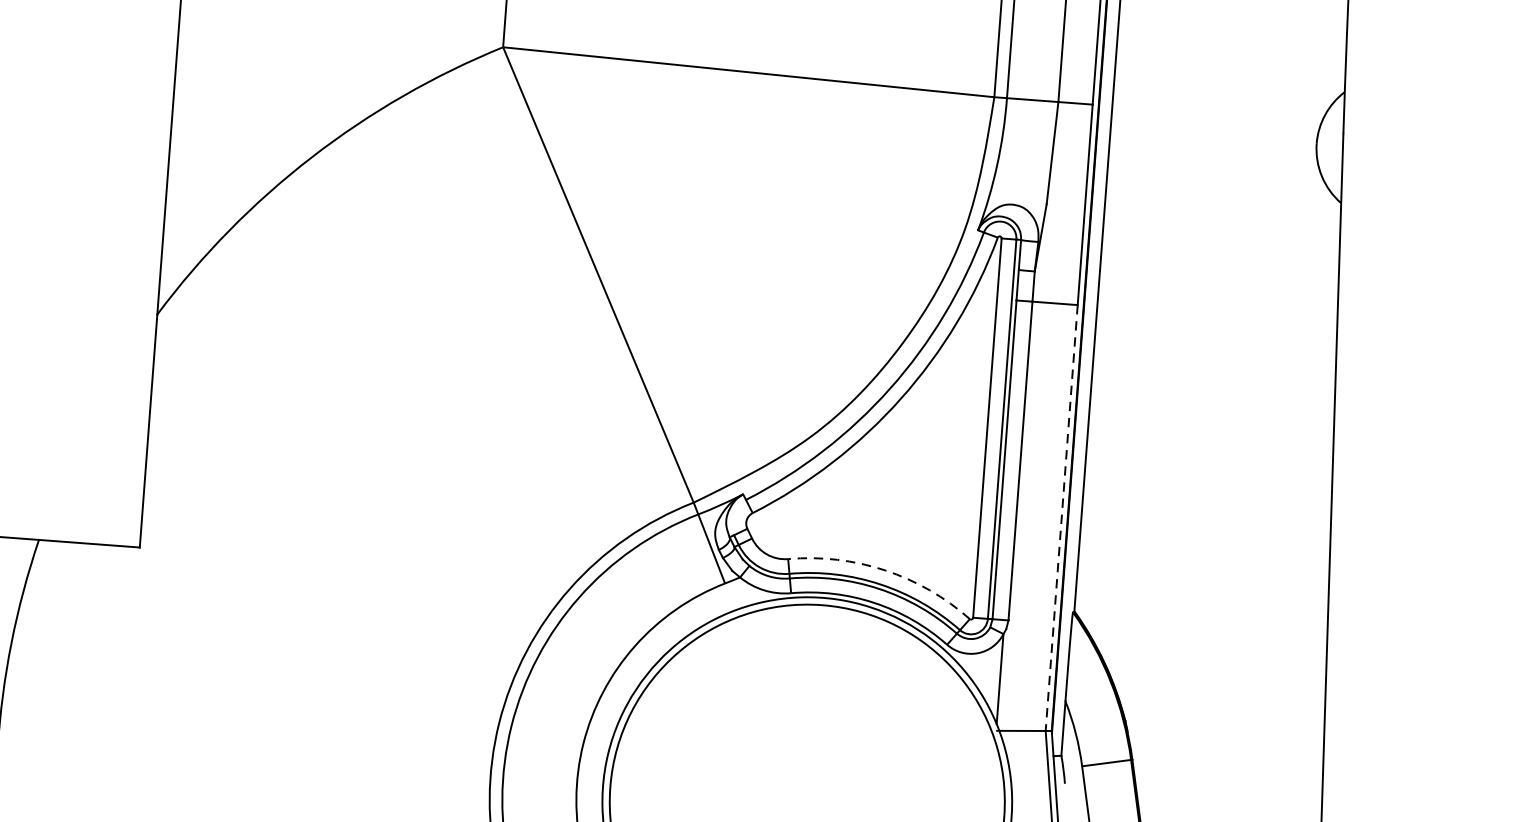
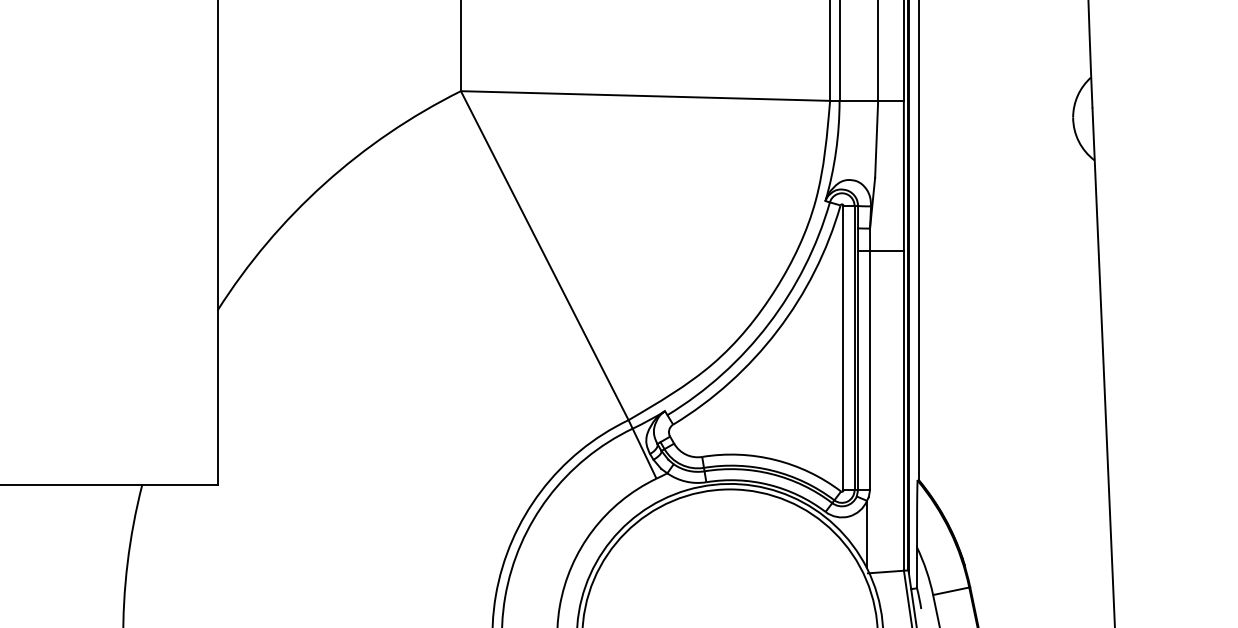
line: (1061, 517) -> (903, 410), dashed -> solid
arc: (885, 569) -> (775, 459), dashed -> solid

